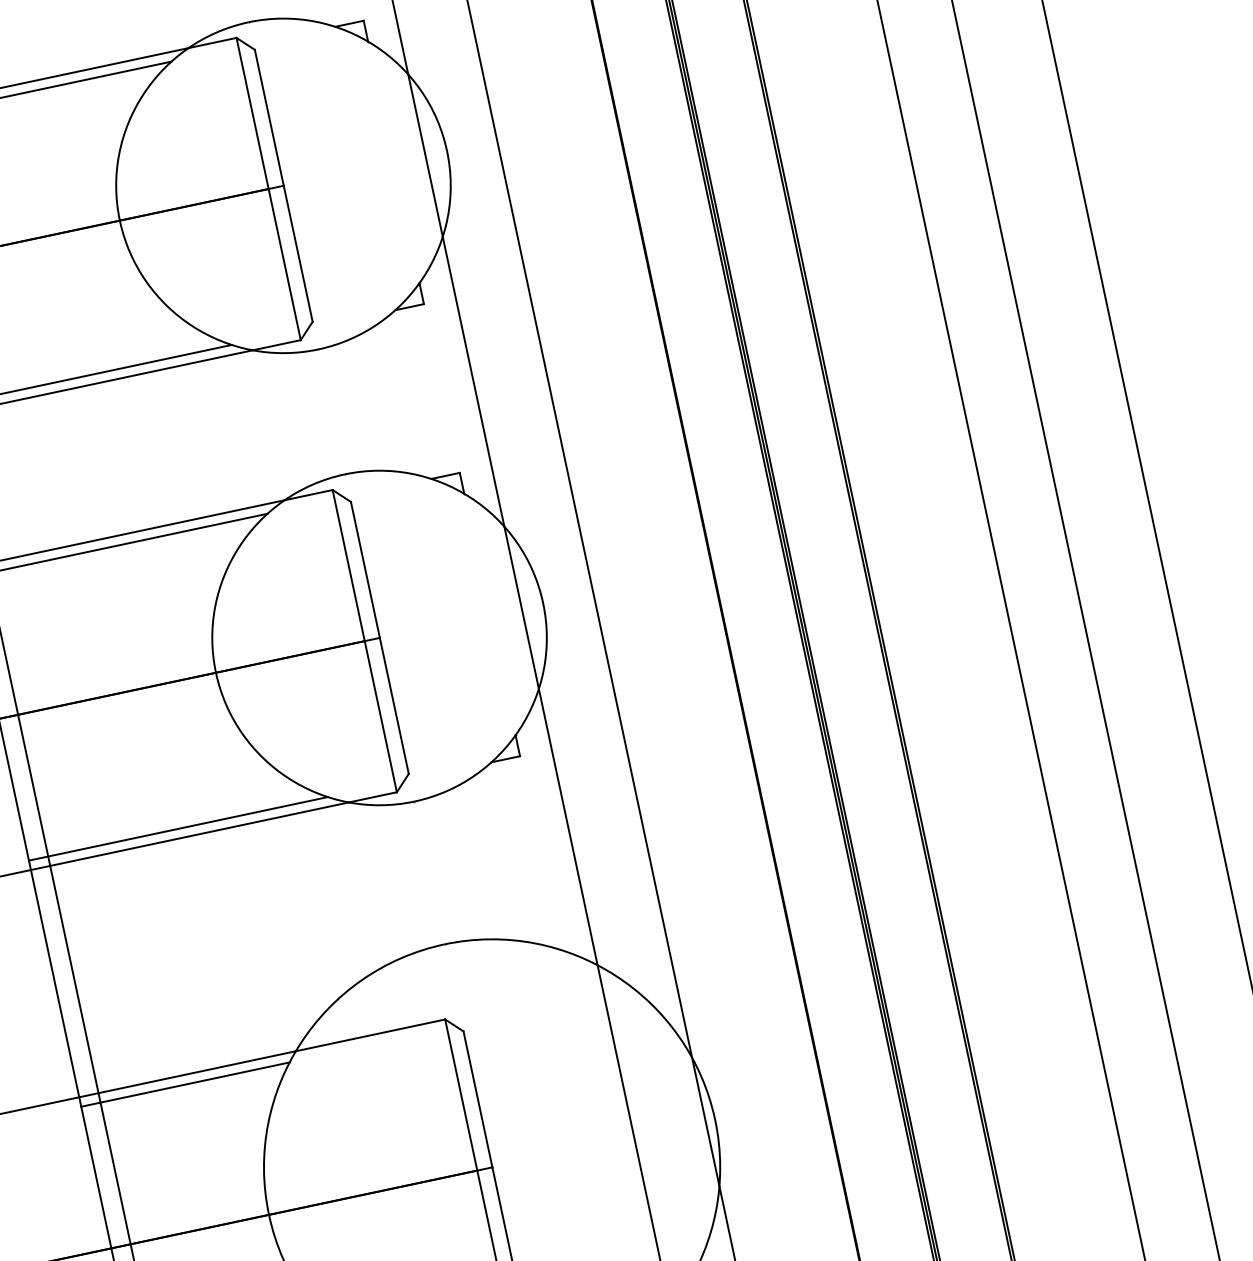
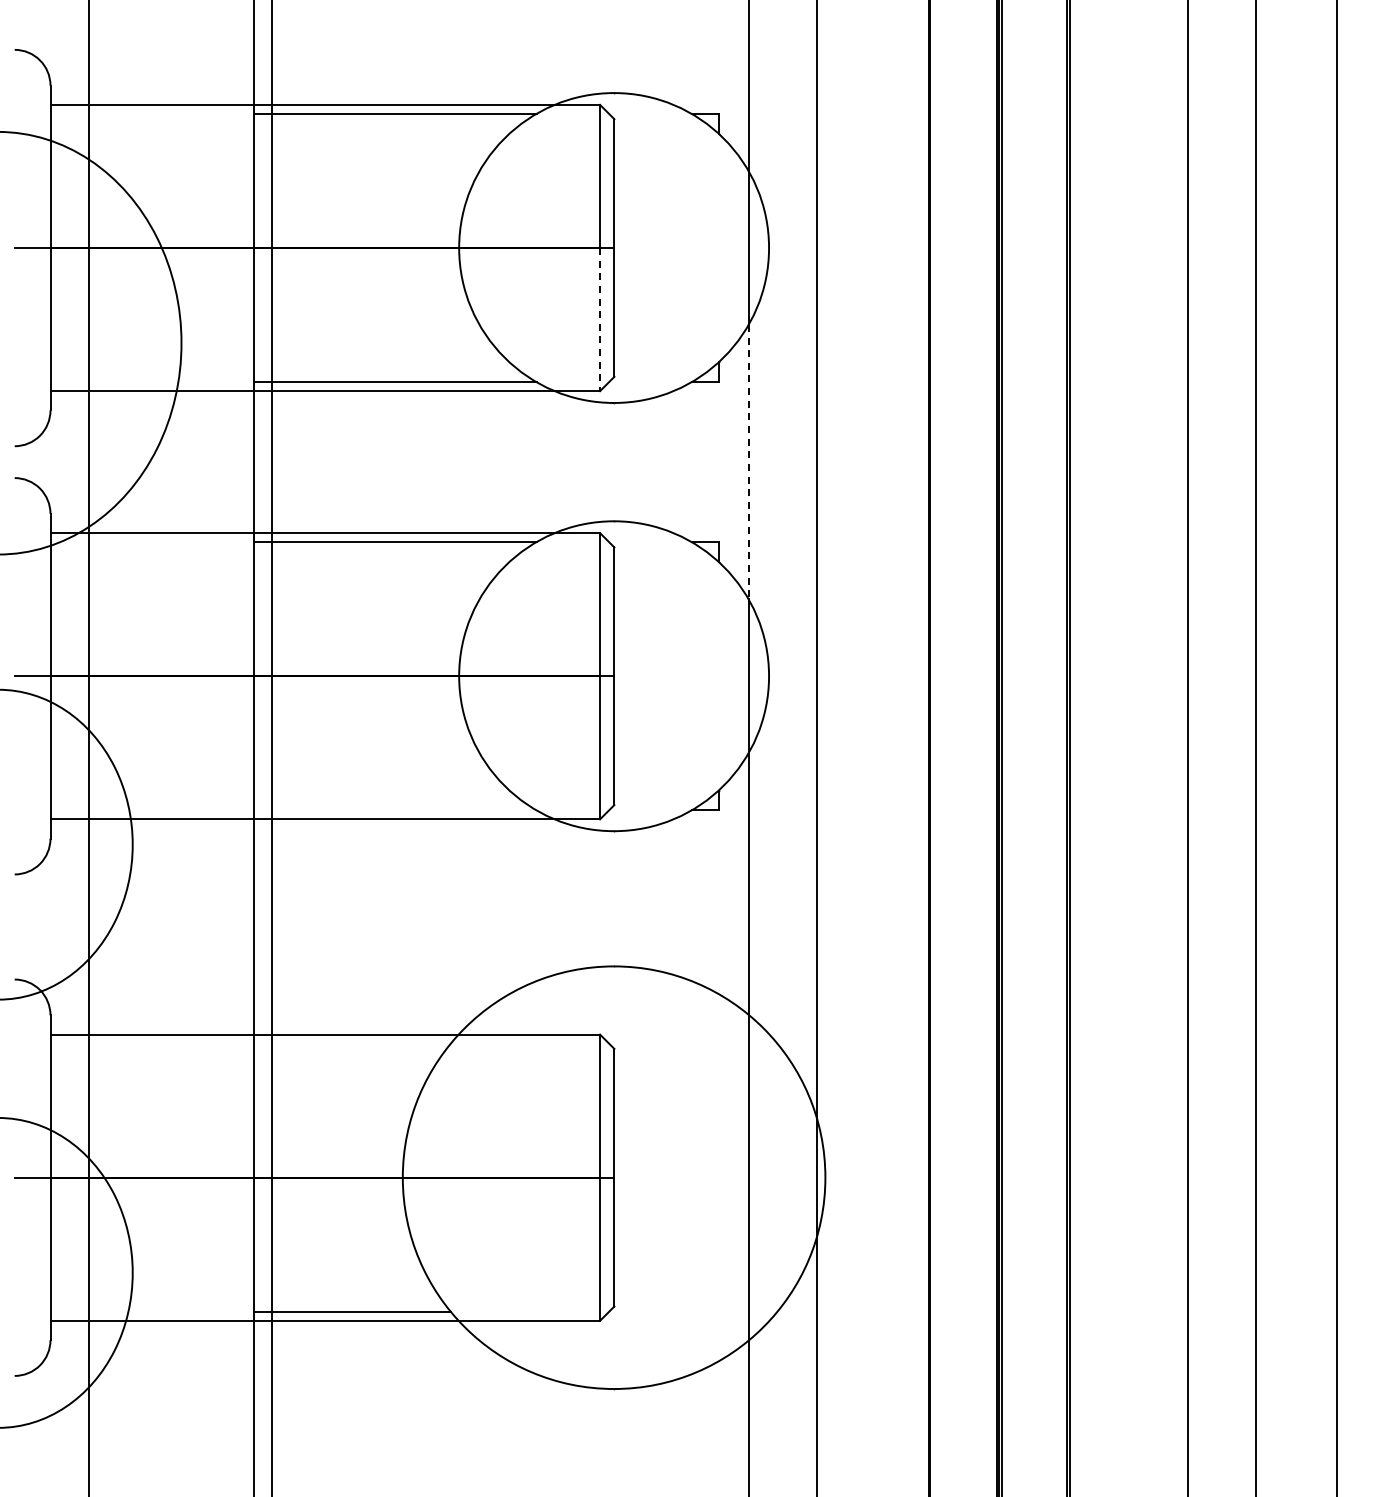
line: (285, 264) -> (600, 319), solid -> dashed
line: (473, 382) -> (748, 462), solid -> dashed
line: (177, 829) -> (394, 810), removed
line: (184, 1084) -> (351, 1043), removed

